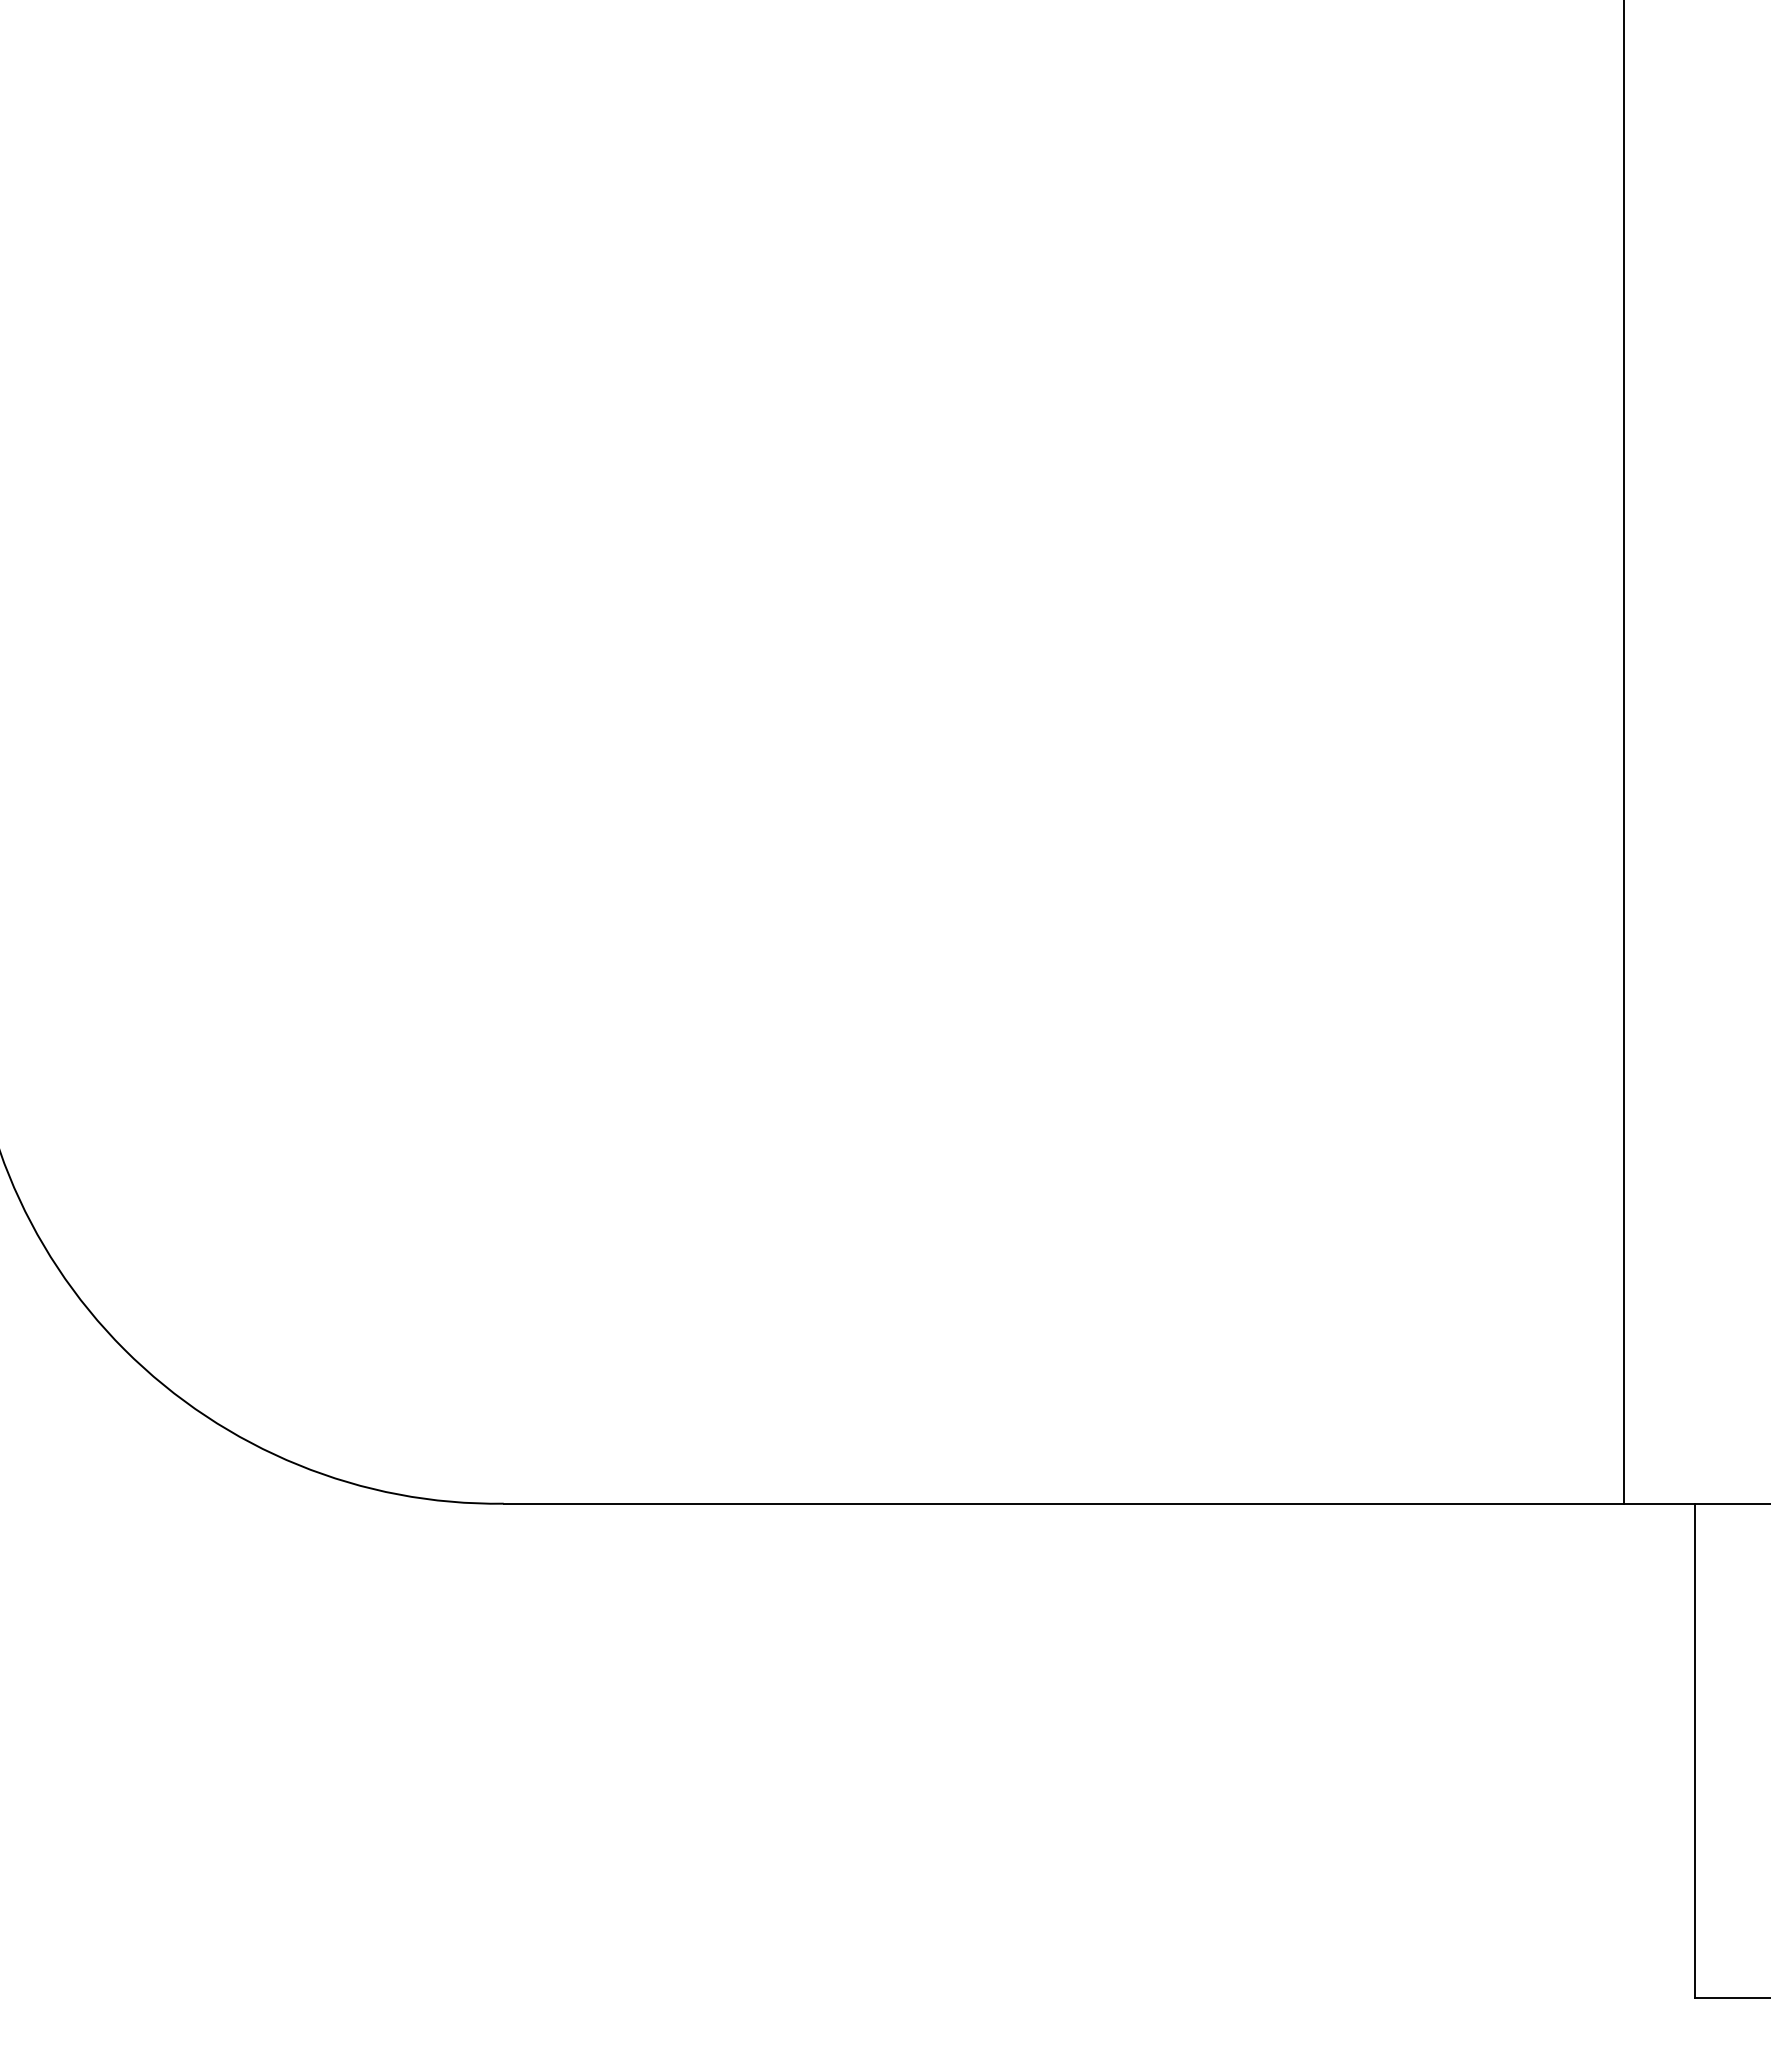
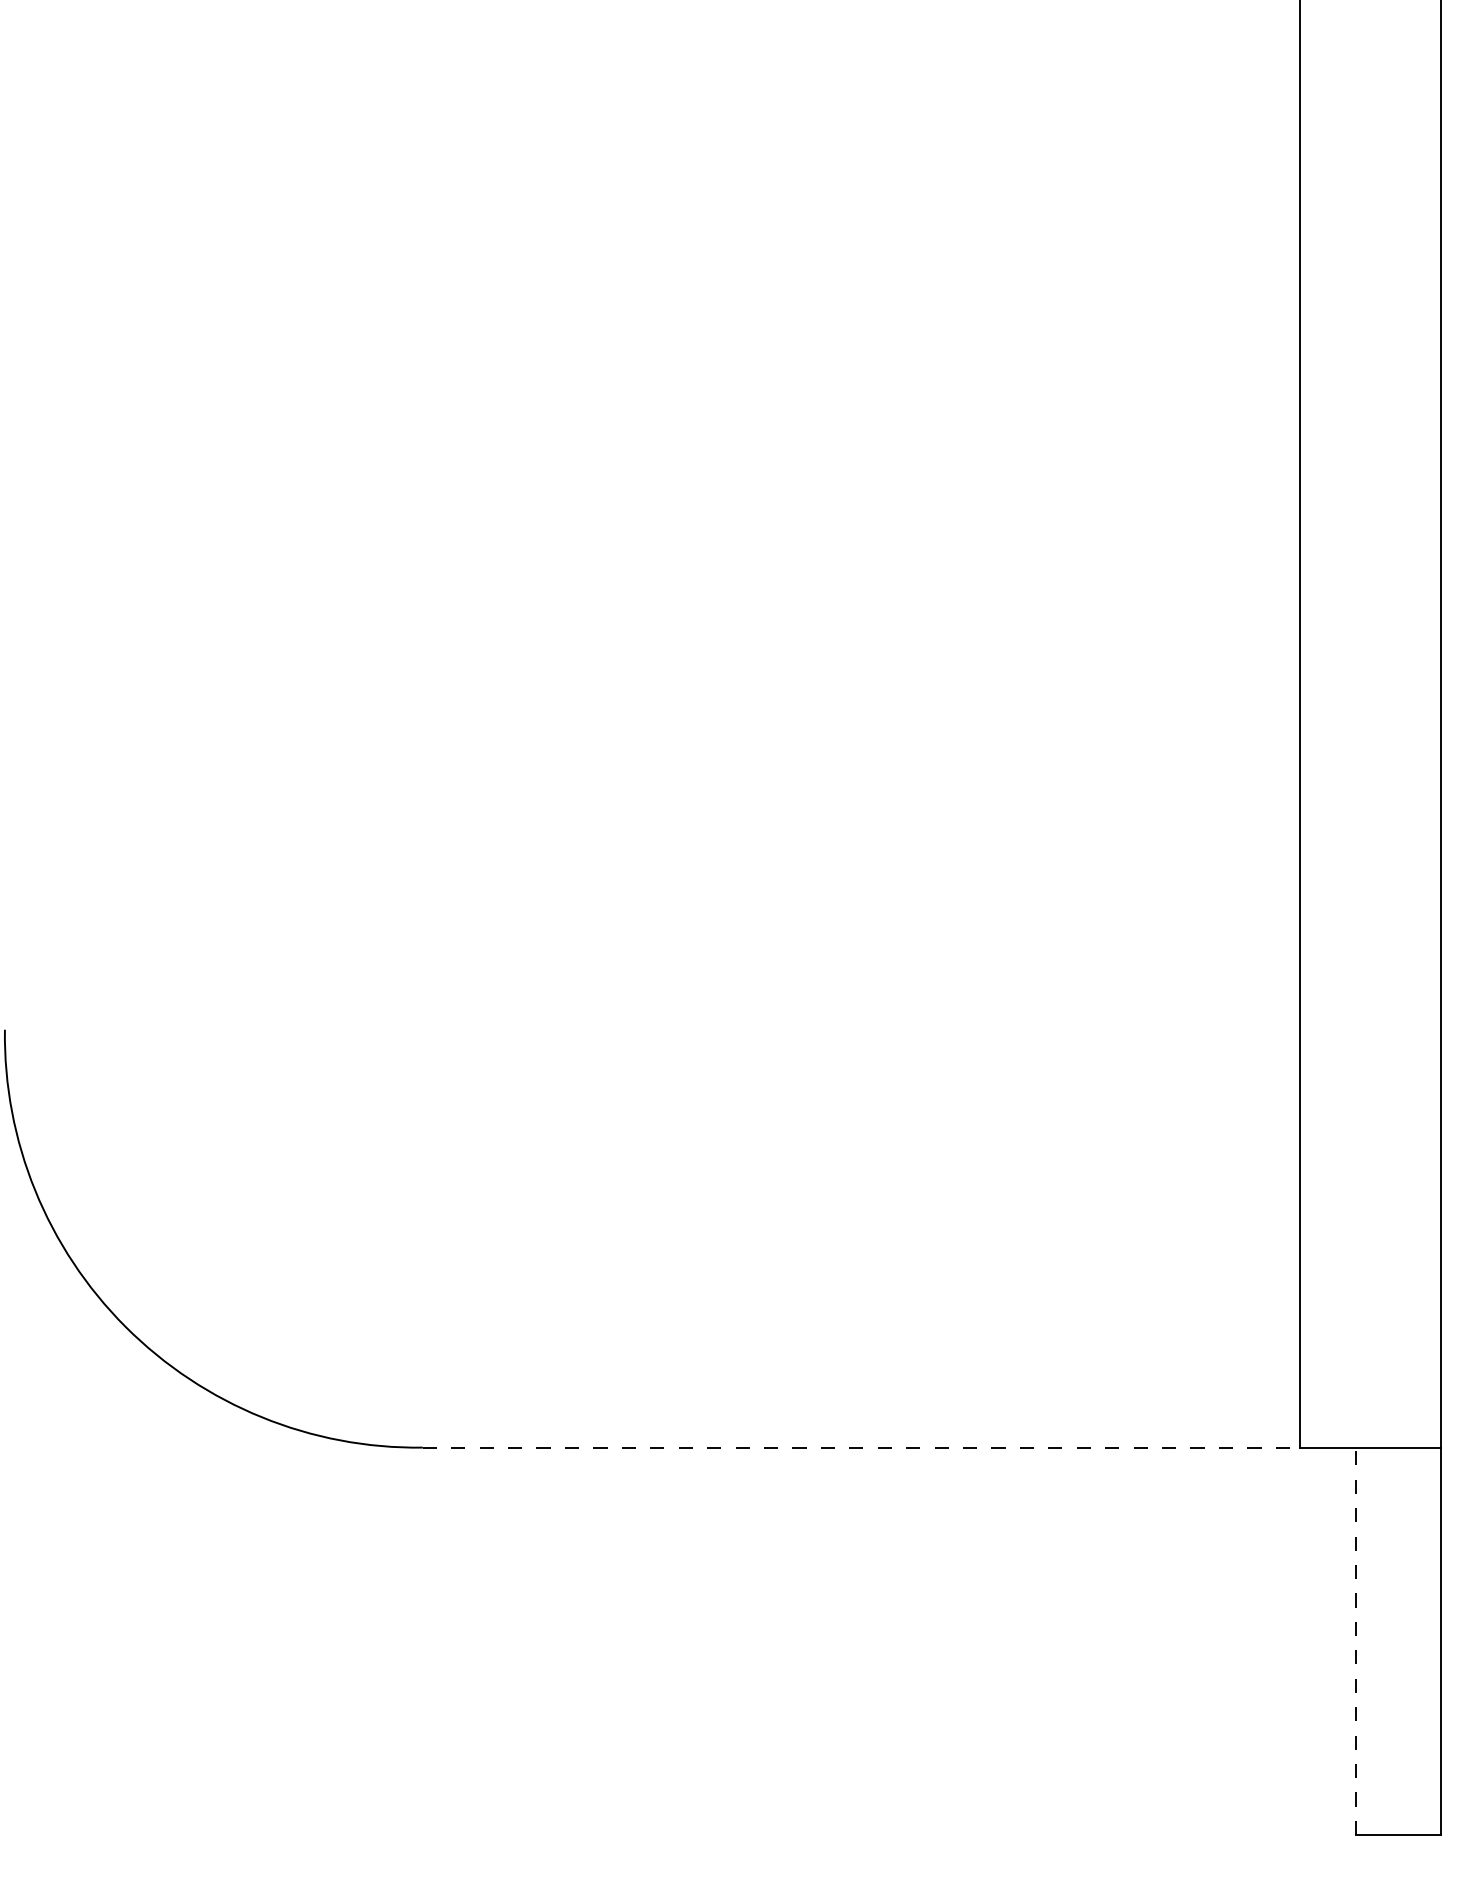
line: (1063, 1503) -> (861, 1447), solid -> dashed
line: (1693, 1751) -> (1355, 1641), solid -> dashed

